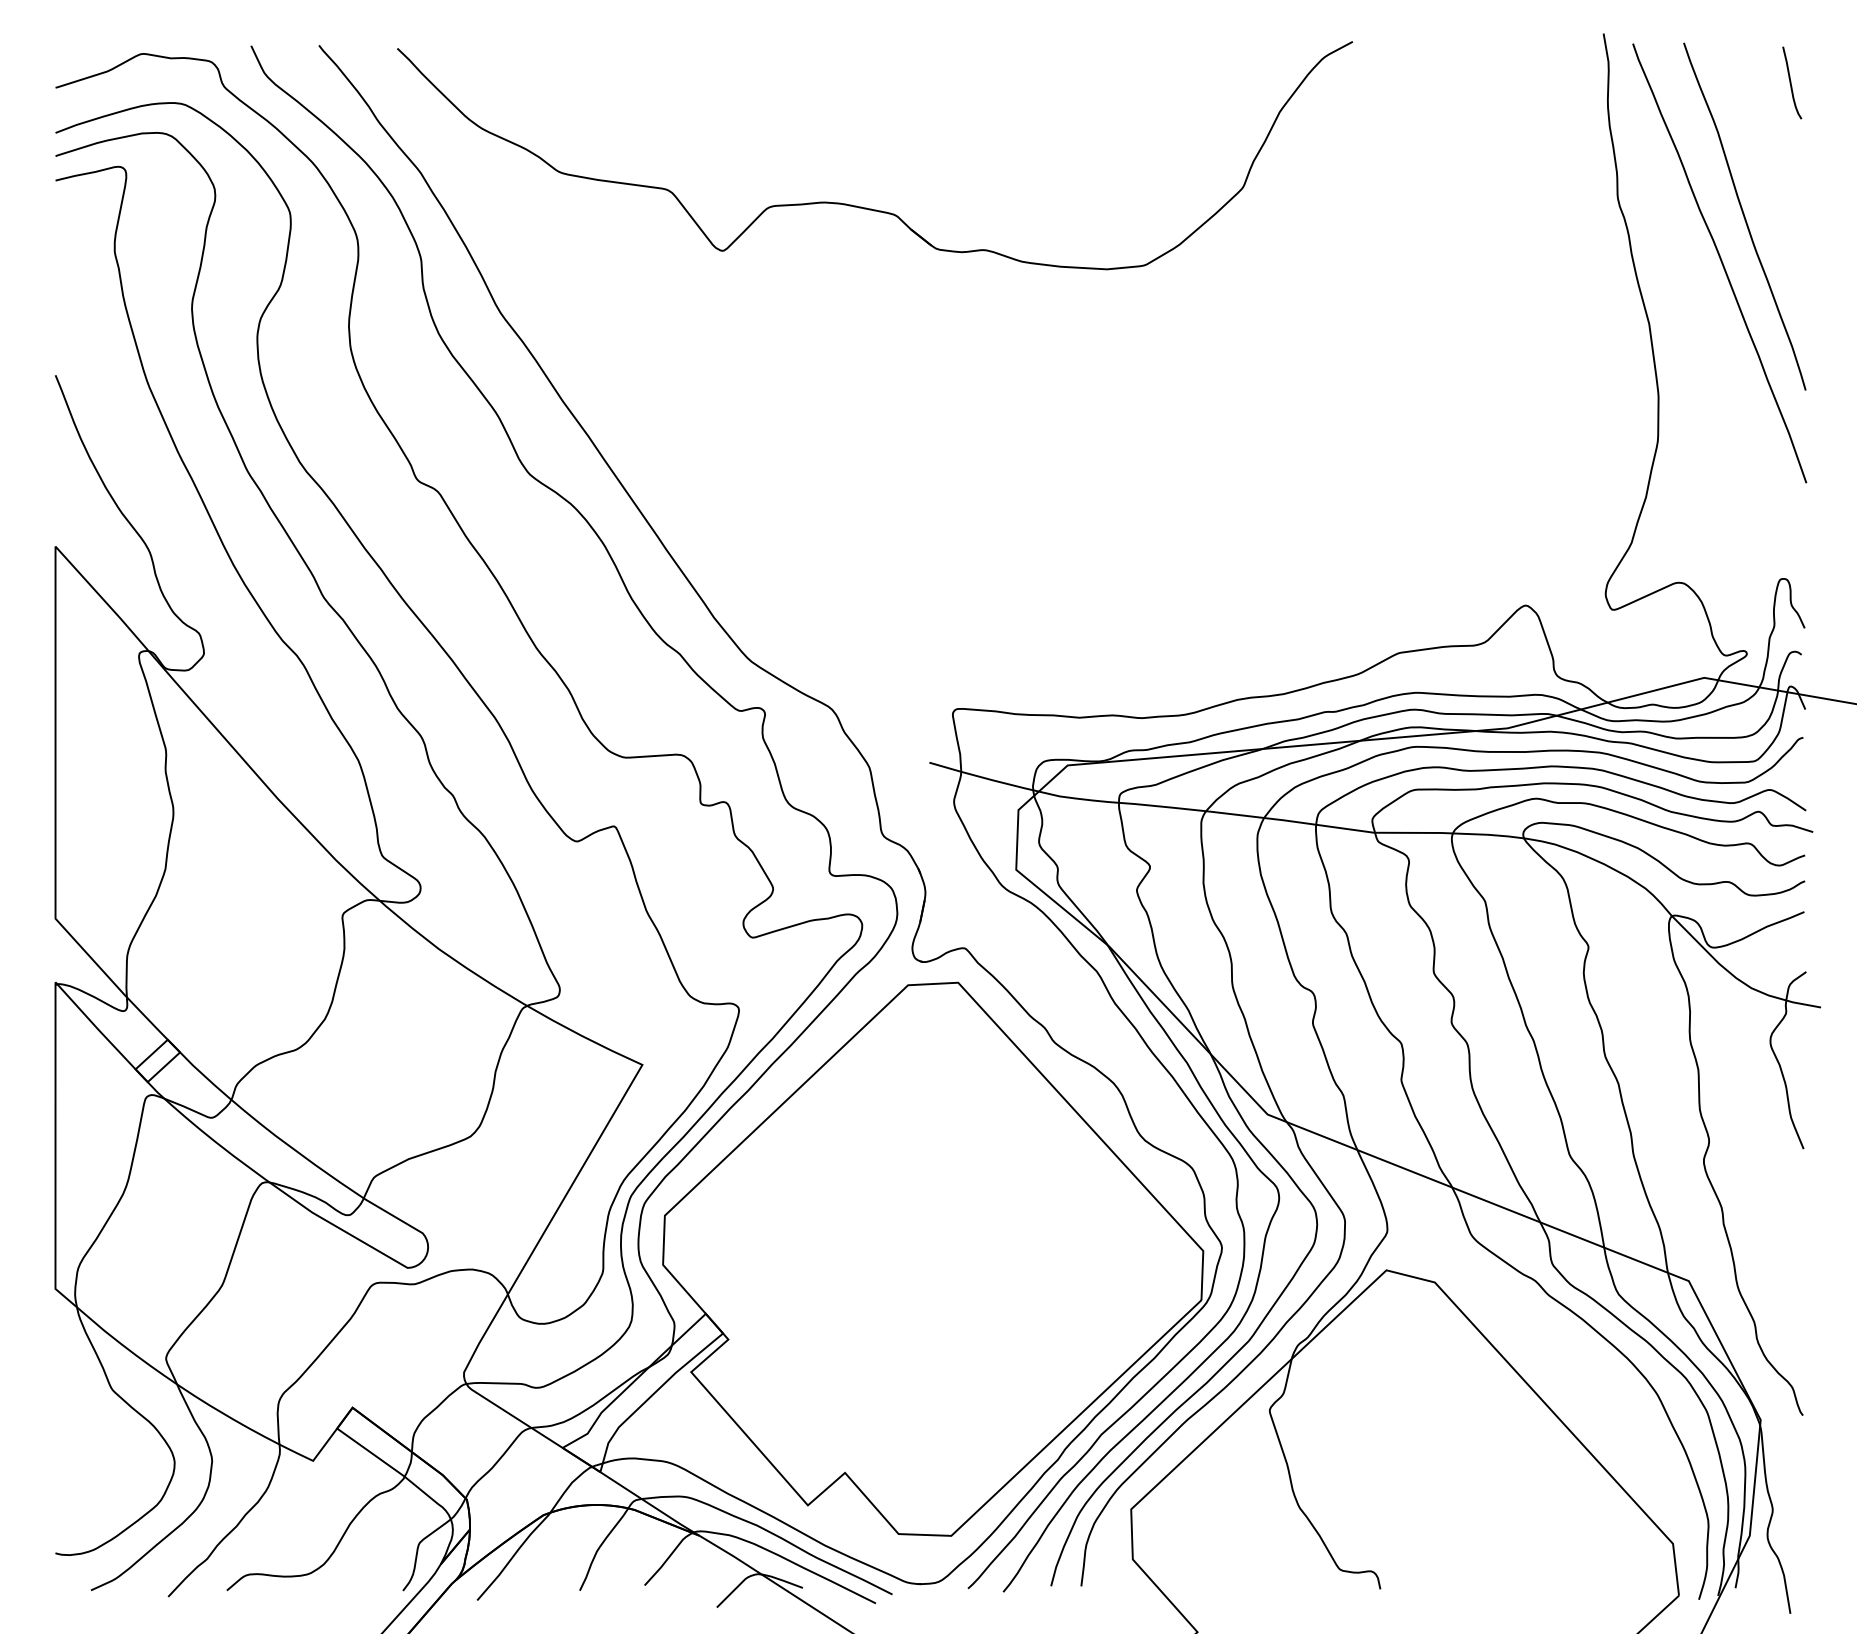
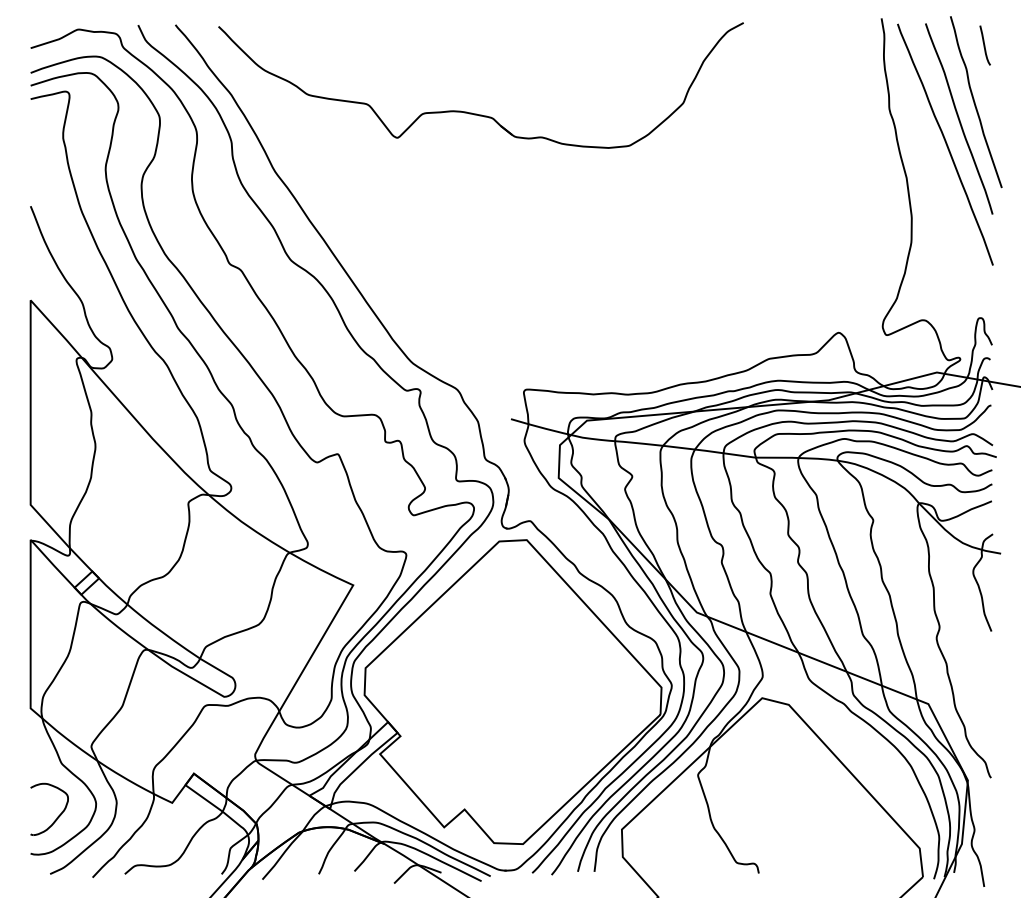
curve: (1774, 186) -> (975, 102), added
part: (104, 1485) -> (57, 816), added

